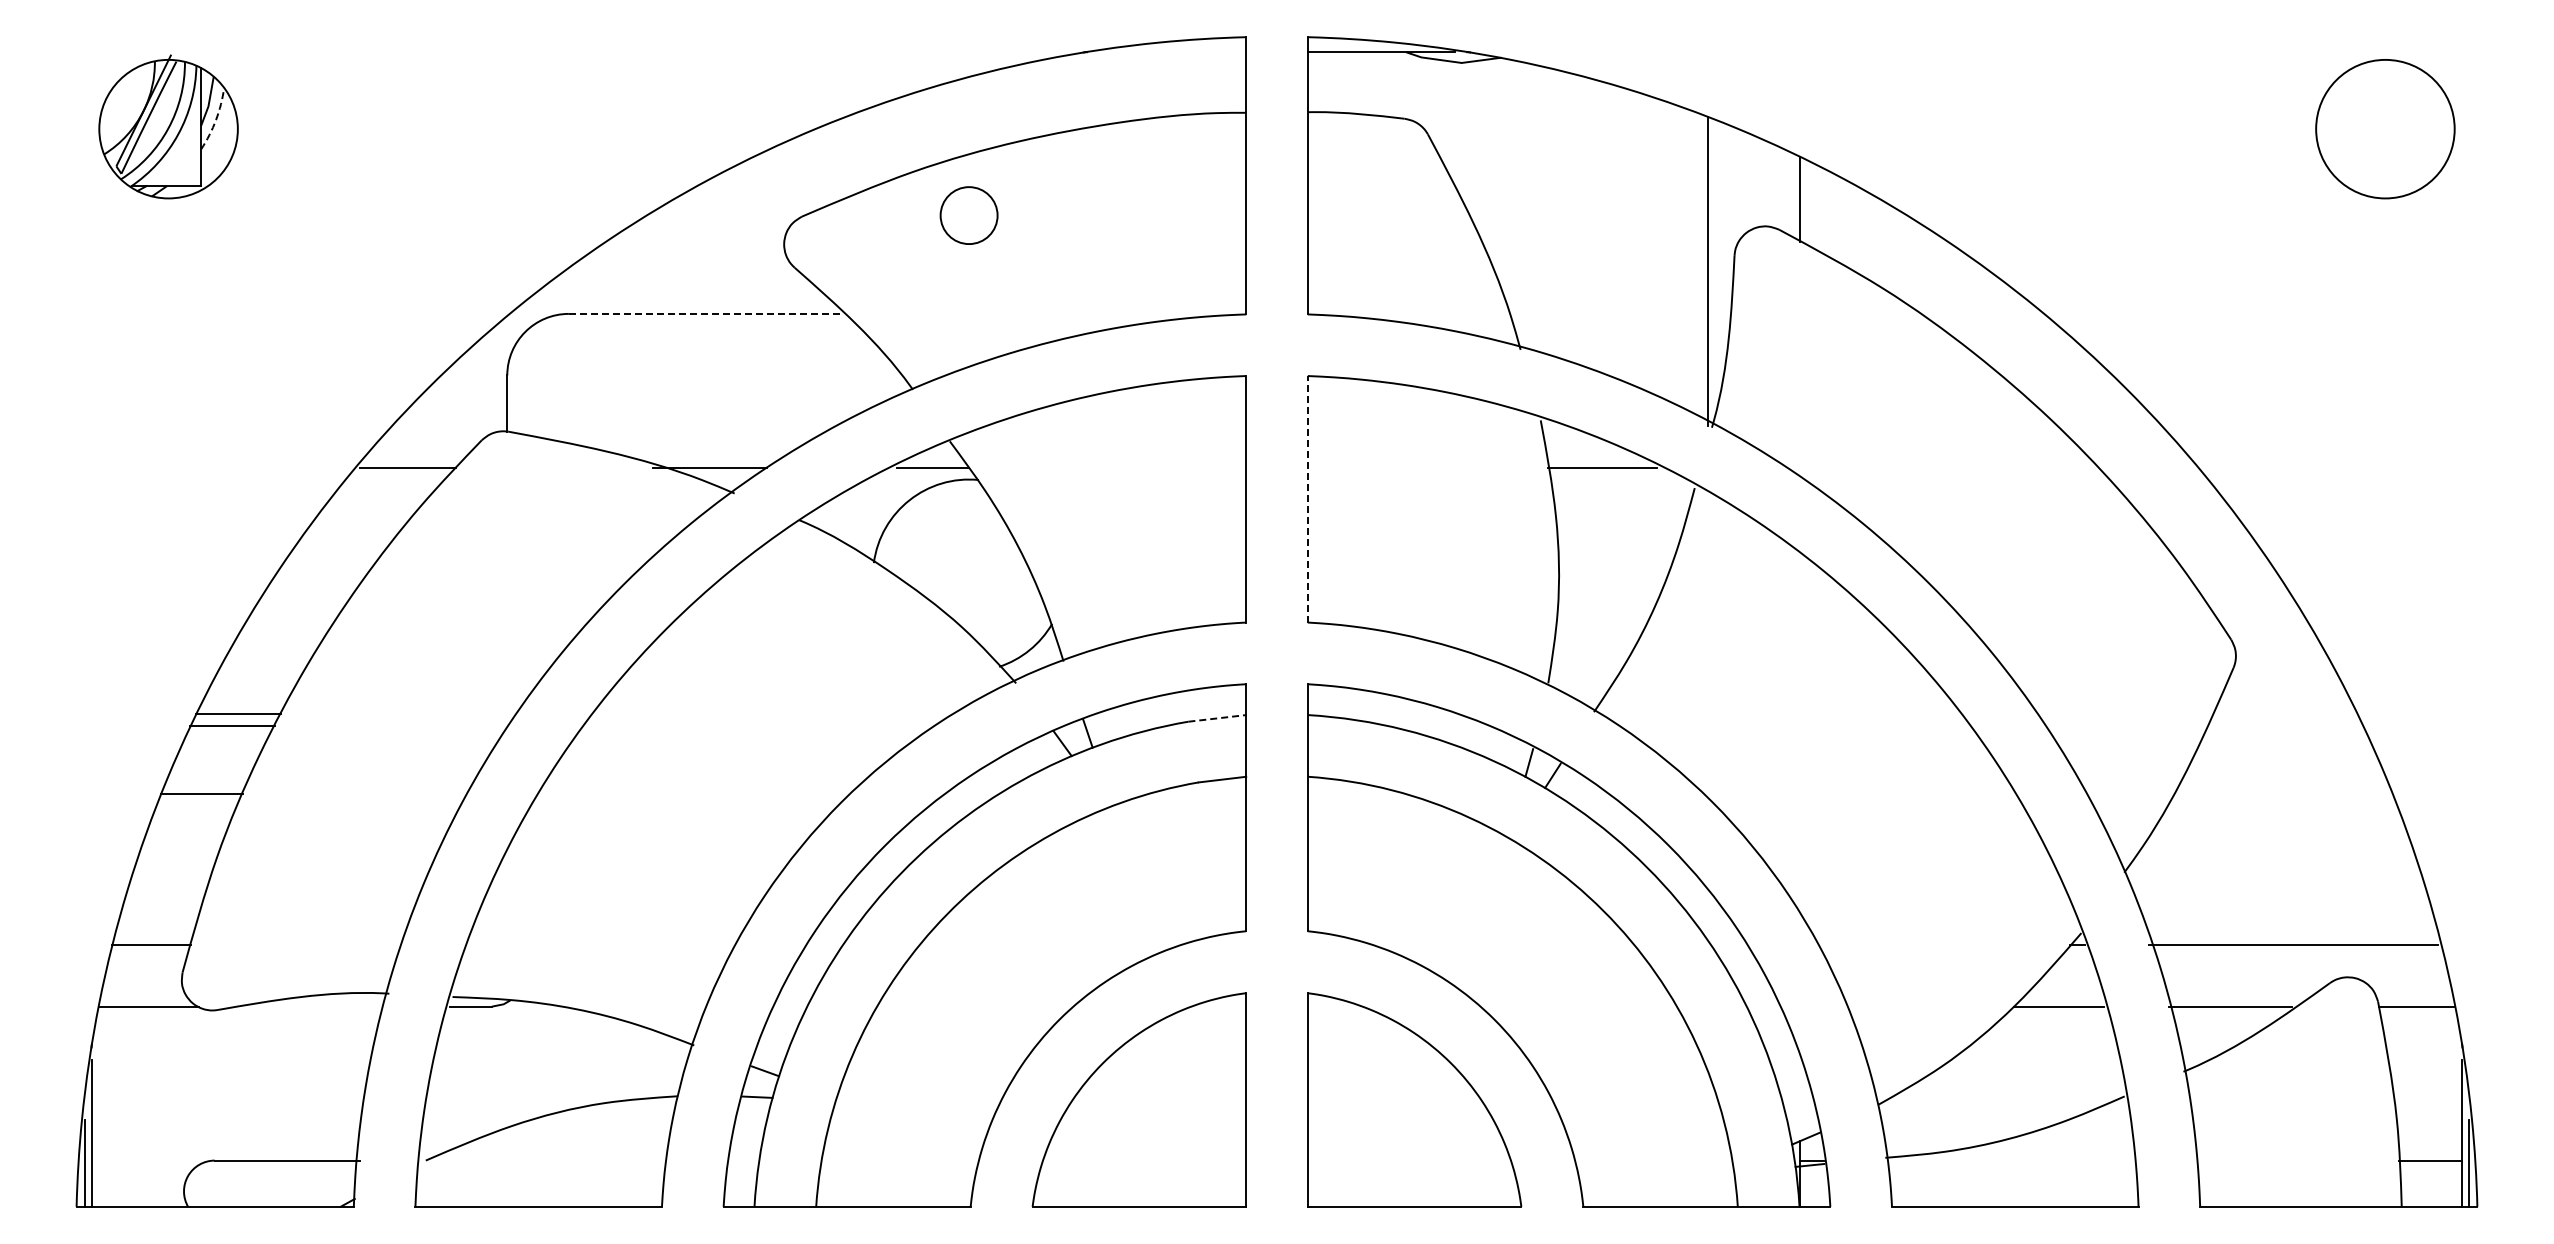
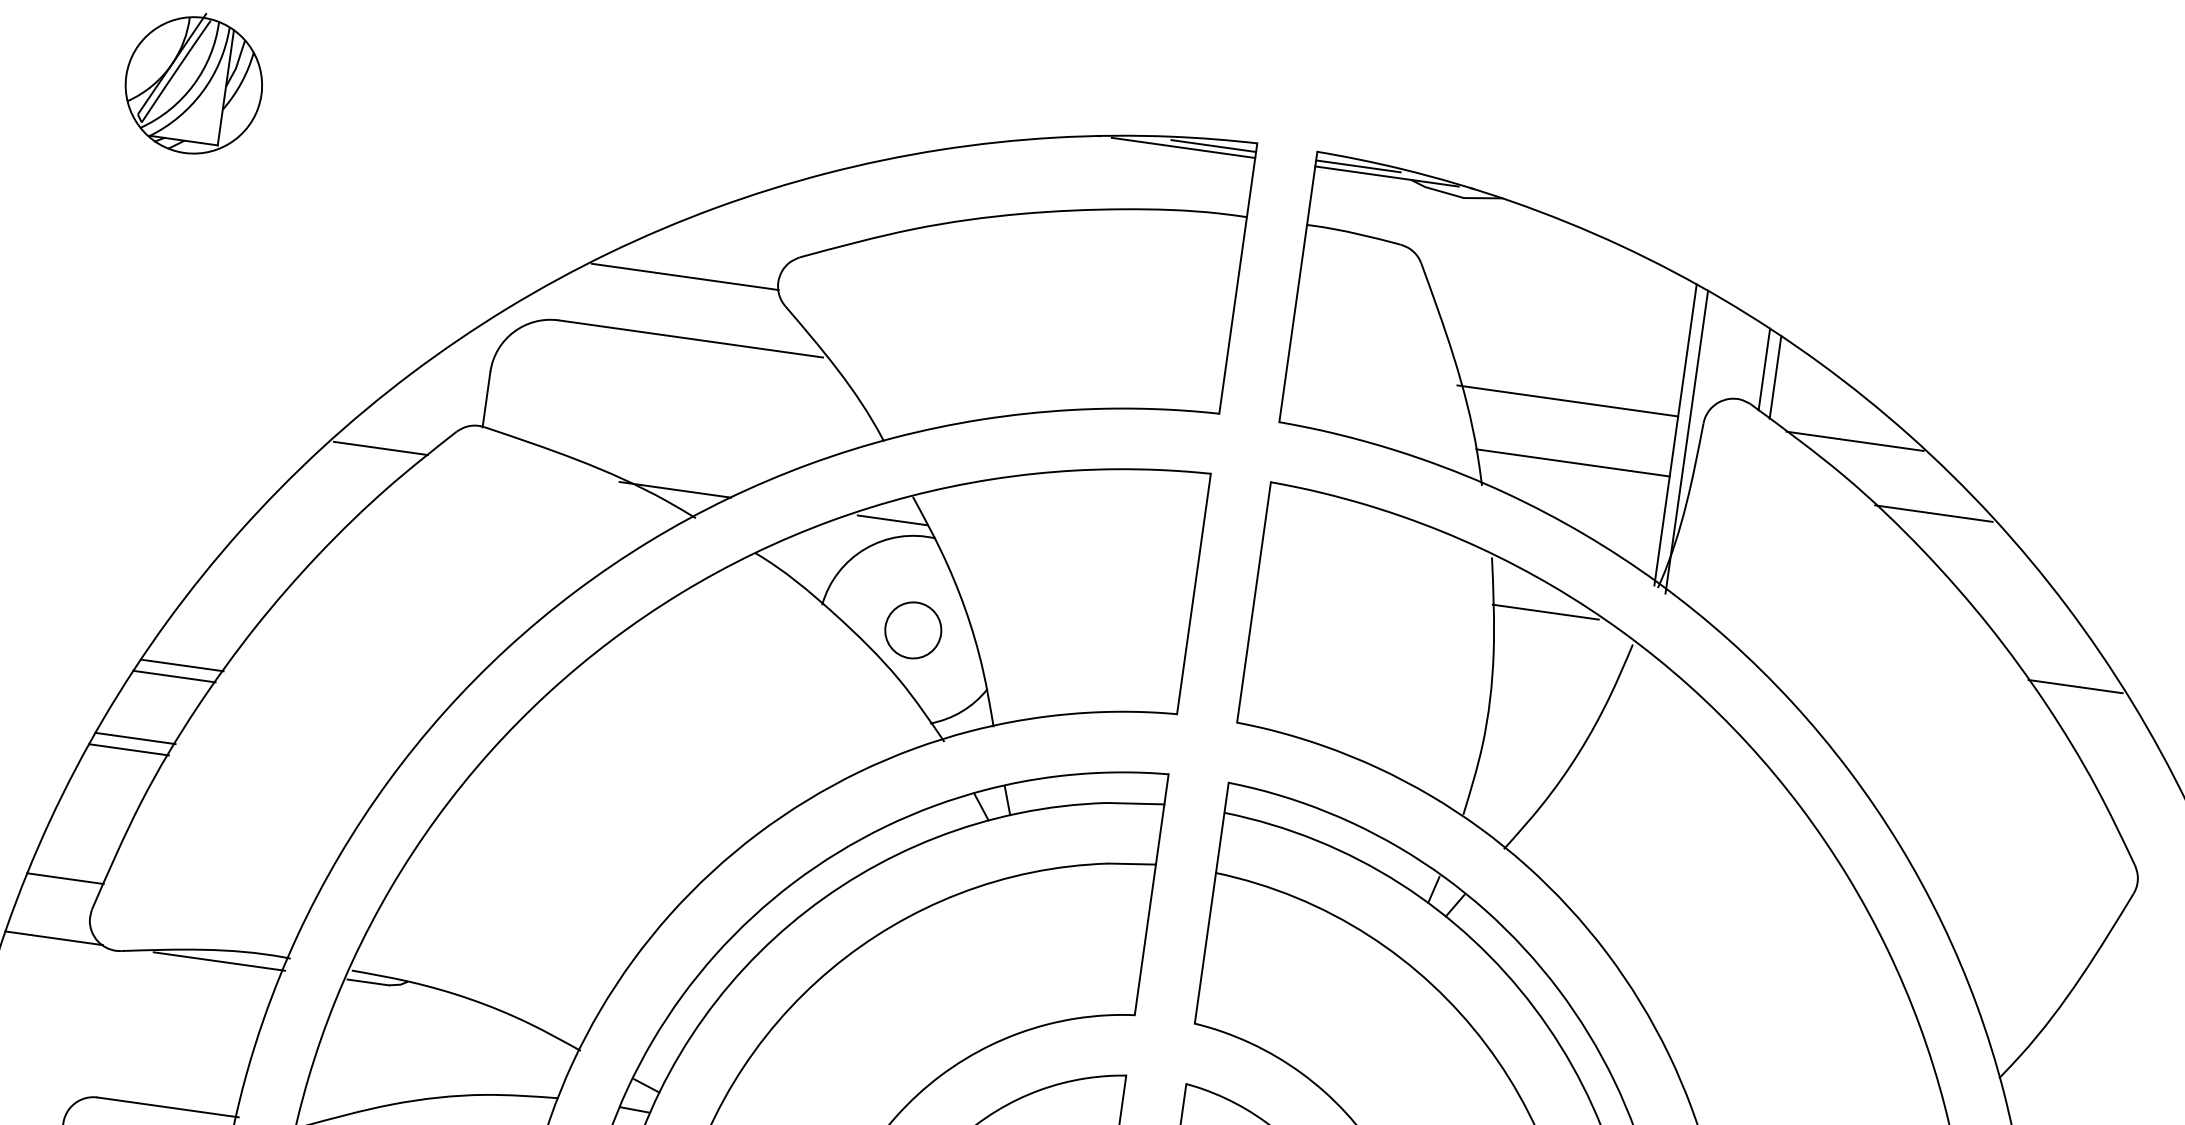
line: (1202, 46) -> (1213, 146), added
line: (1350, 46) -> (1357, 166), added
line: (1172, 52) -> (1183, 148), added
arc: (216, 119) -> (241, 82), dashed -> solid
line: (1788, 192) -> (1764, 369), added
circle: (968, 215) -> (912, 630), moved
line: (689, 252) -> (684, 277), added
line: (1594, 252) -> (1567, 401), added
line: (1889, 252) -> (1855, 441), added
line: (1720, 276) -> (1686, 441), added
line: (703, 313) -> (690, 338), dashed -> solid
line: (1608, 313) -> (1572, 462), added
line: (1978, 313) -> (1933, 513), added
line: (2145, 467) -> (2075, 686), added
line: (1307, 498) -> (1253, 601), dashed -> solid
line: (1217, 718) -> (1135, 803), dashed -> solid
line: (197, 806) -> (129, 749), added
line: (317, 1006) -> (218, 961), added

